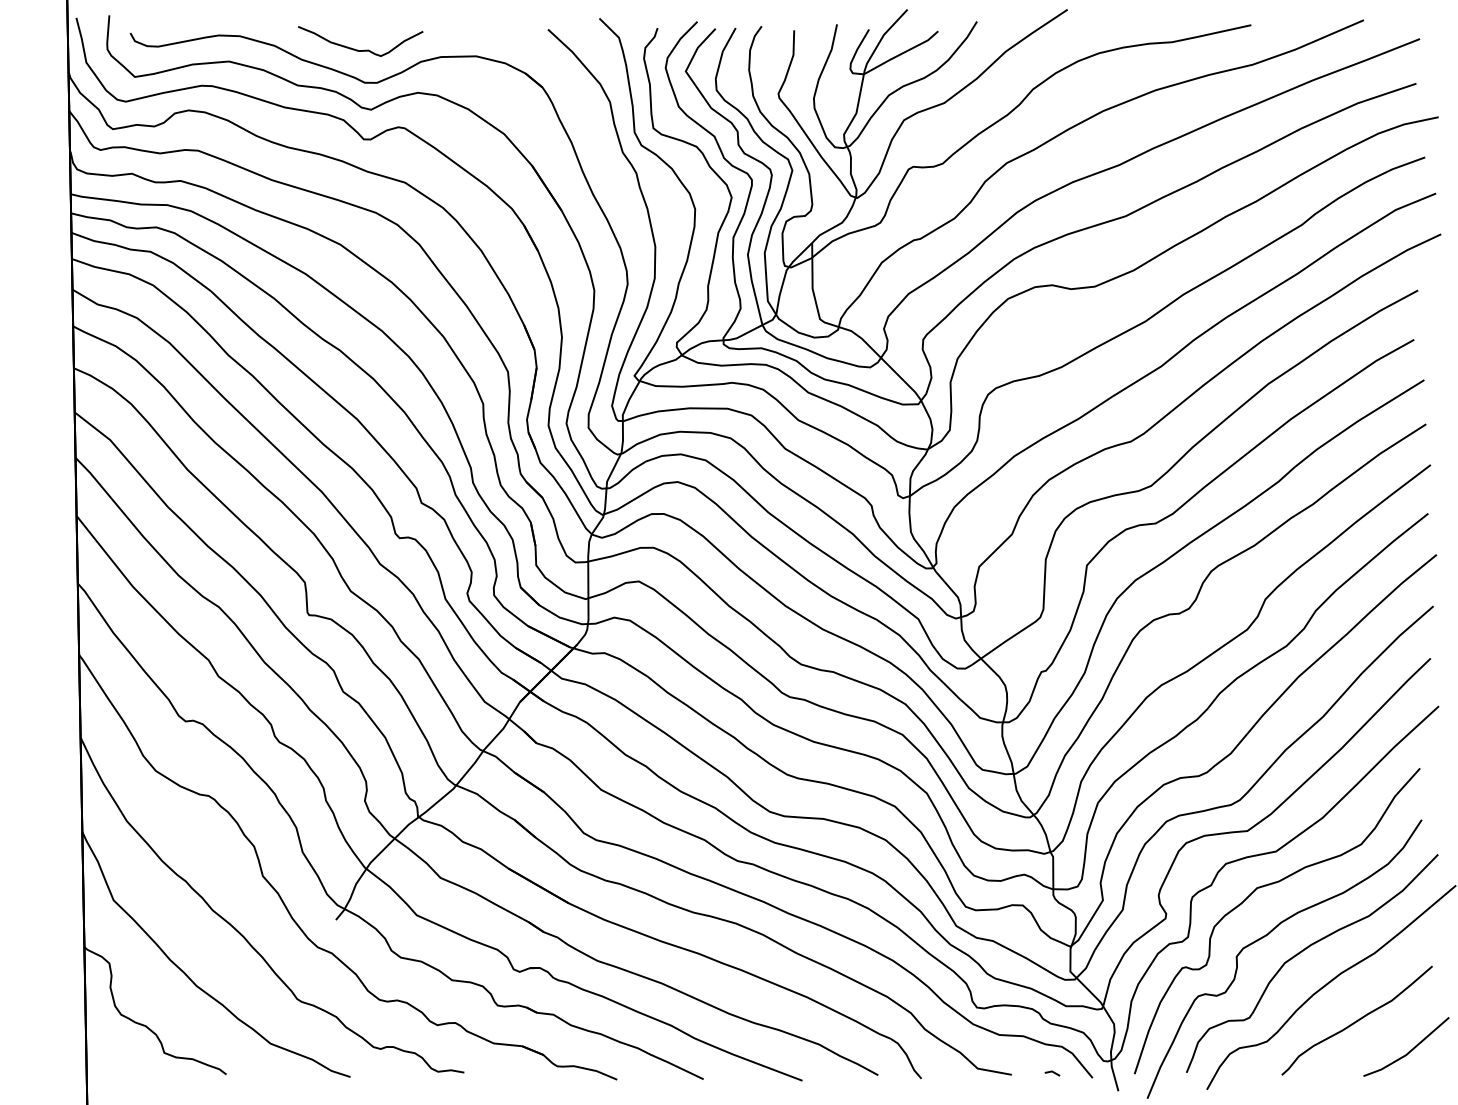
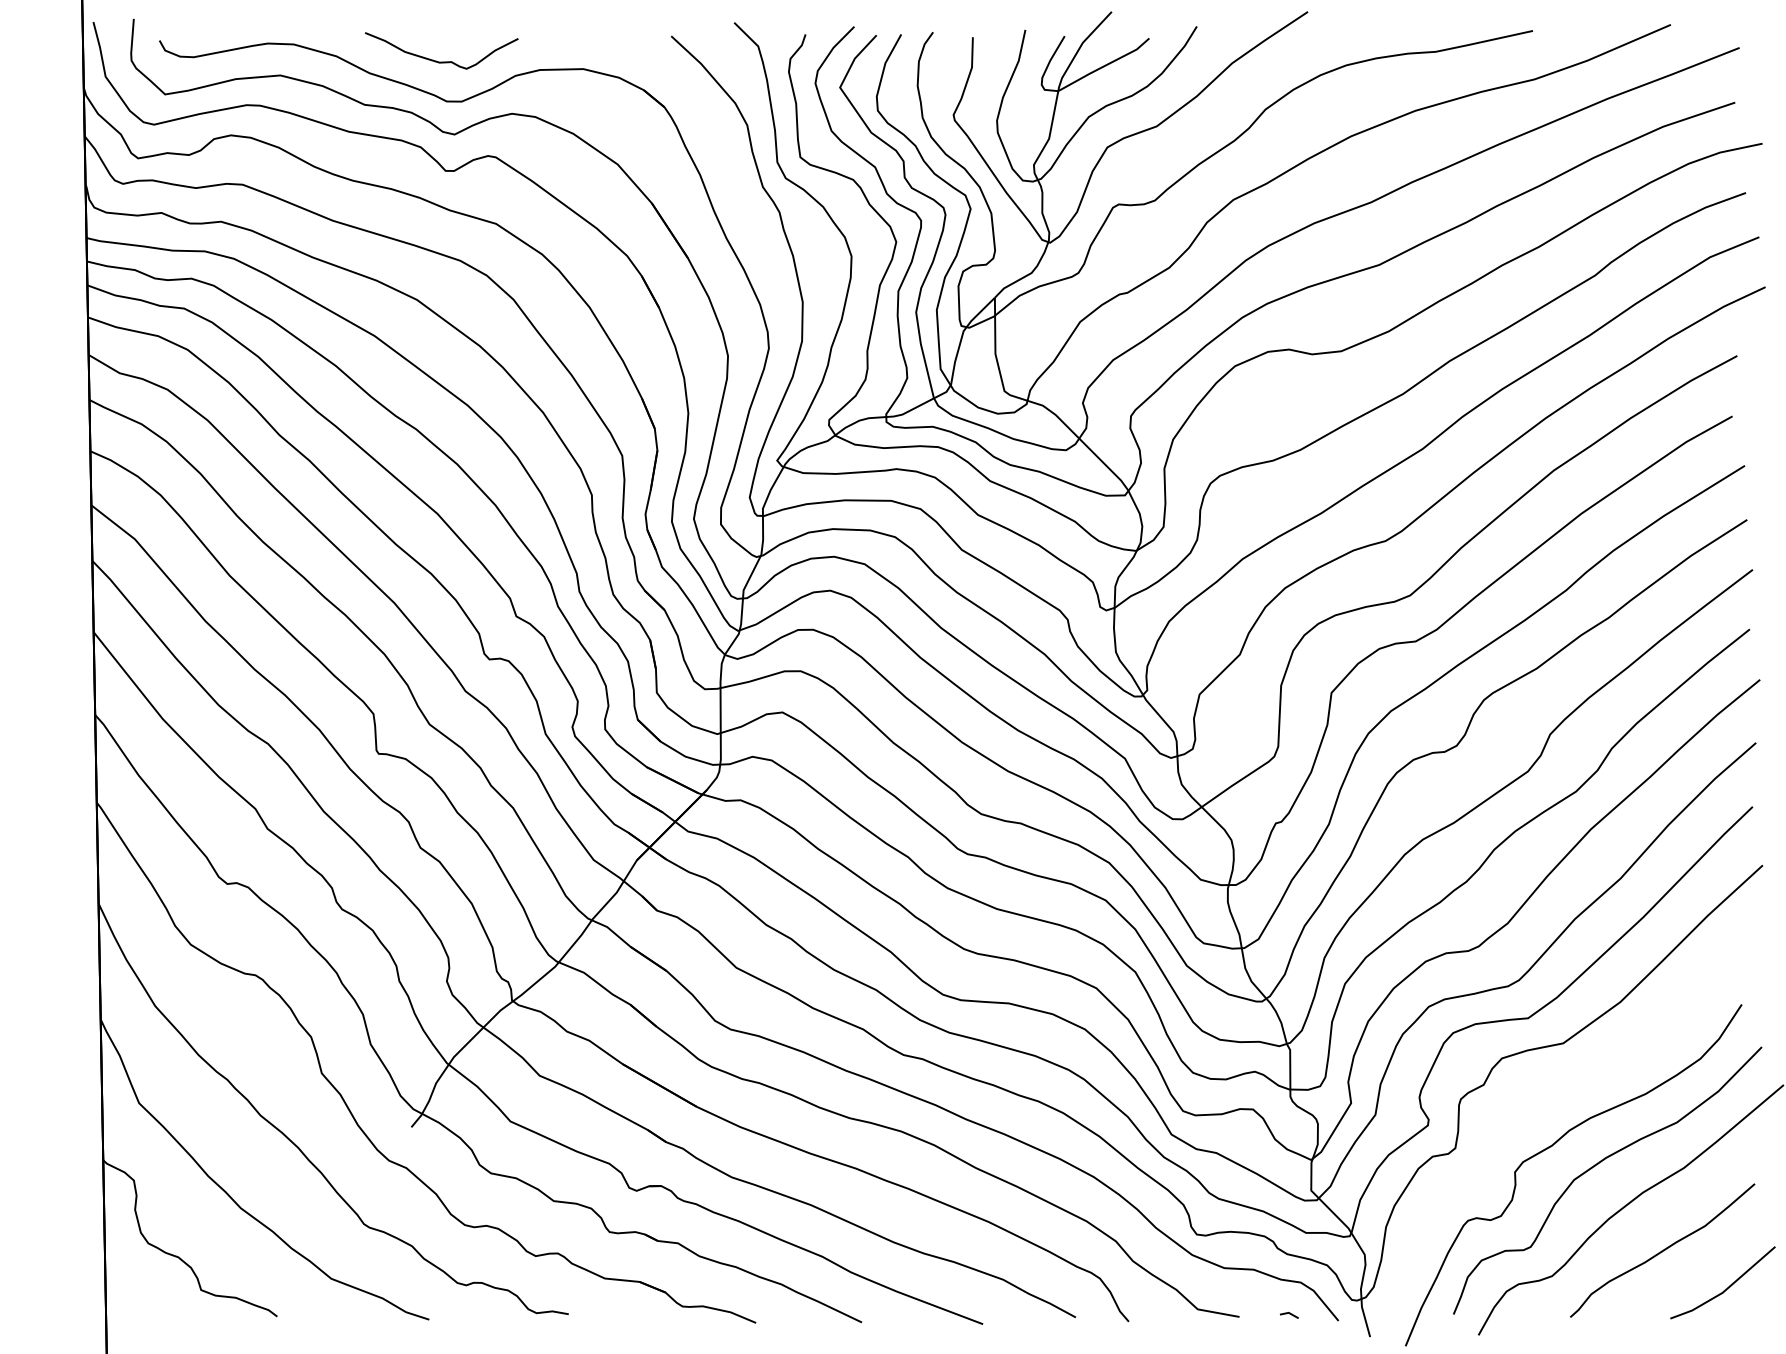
curve: (1251, 894) -> (1533, 1096), removed

